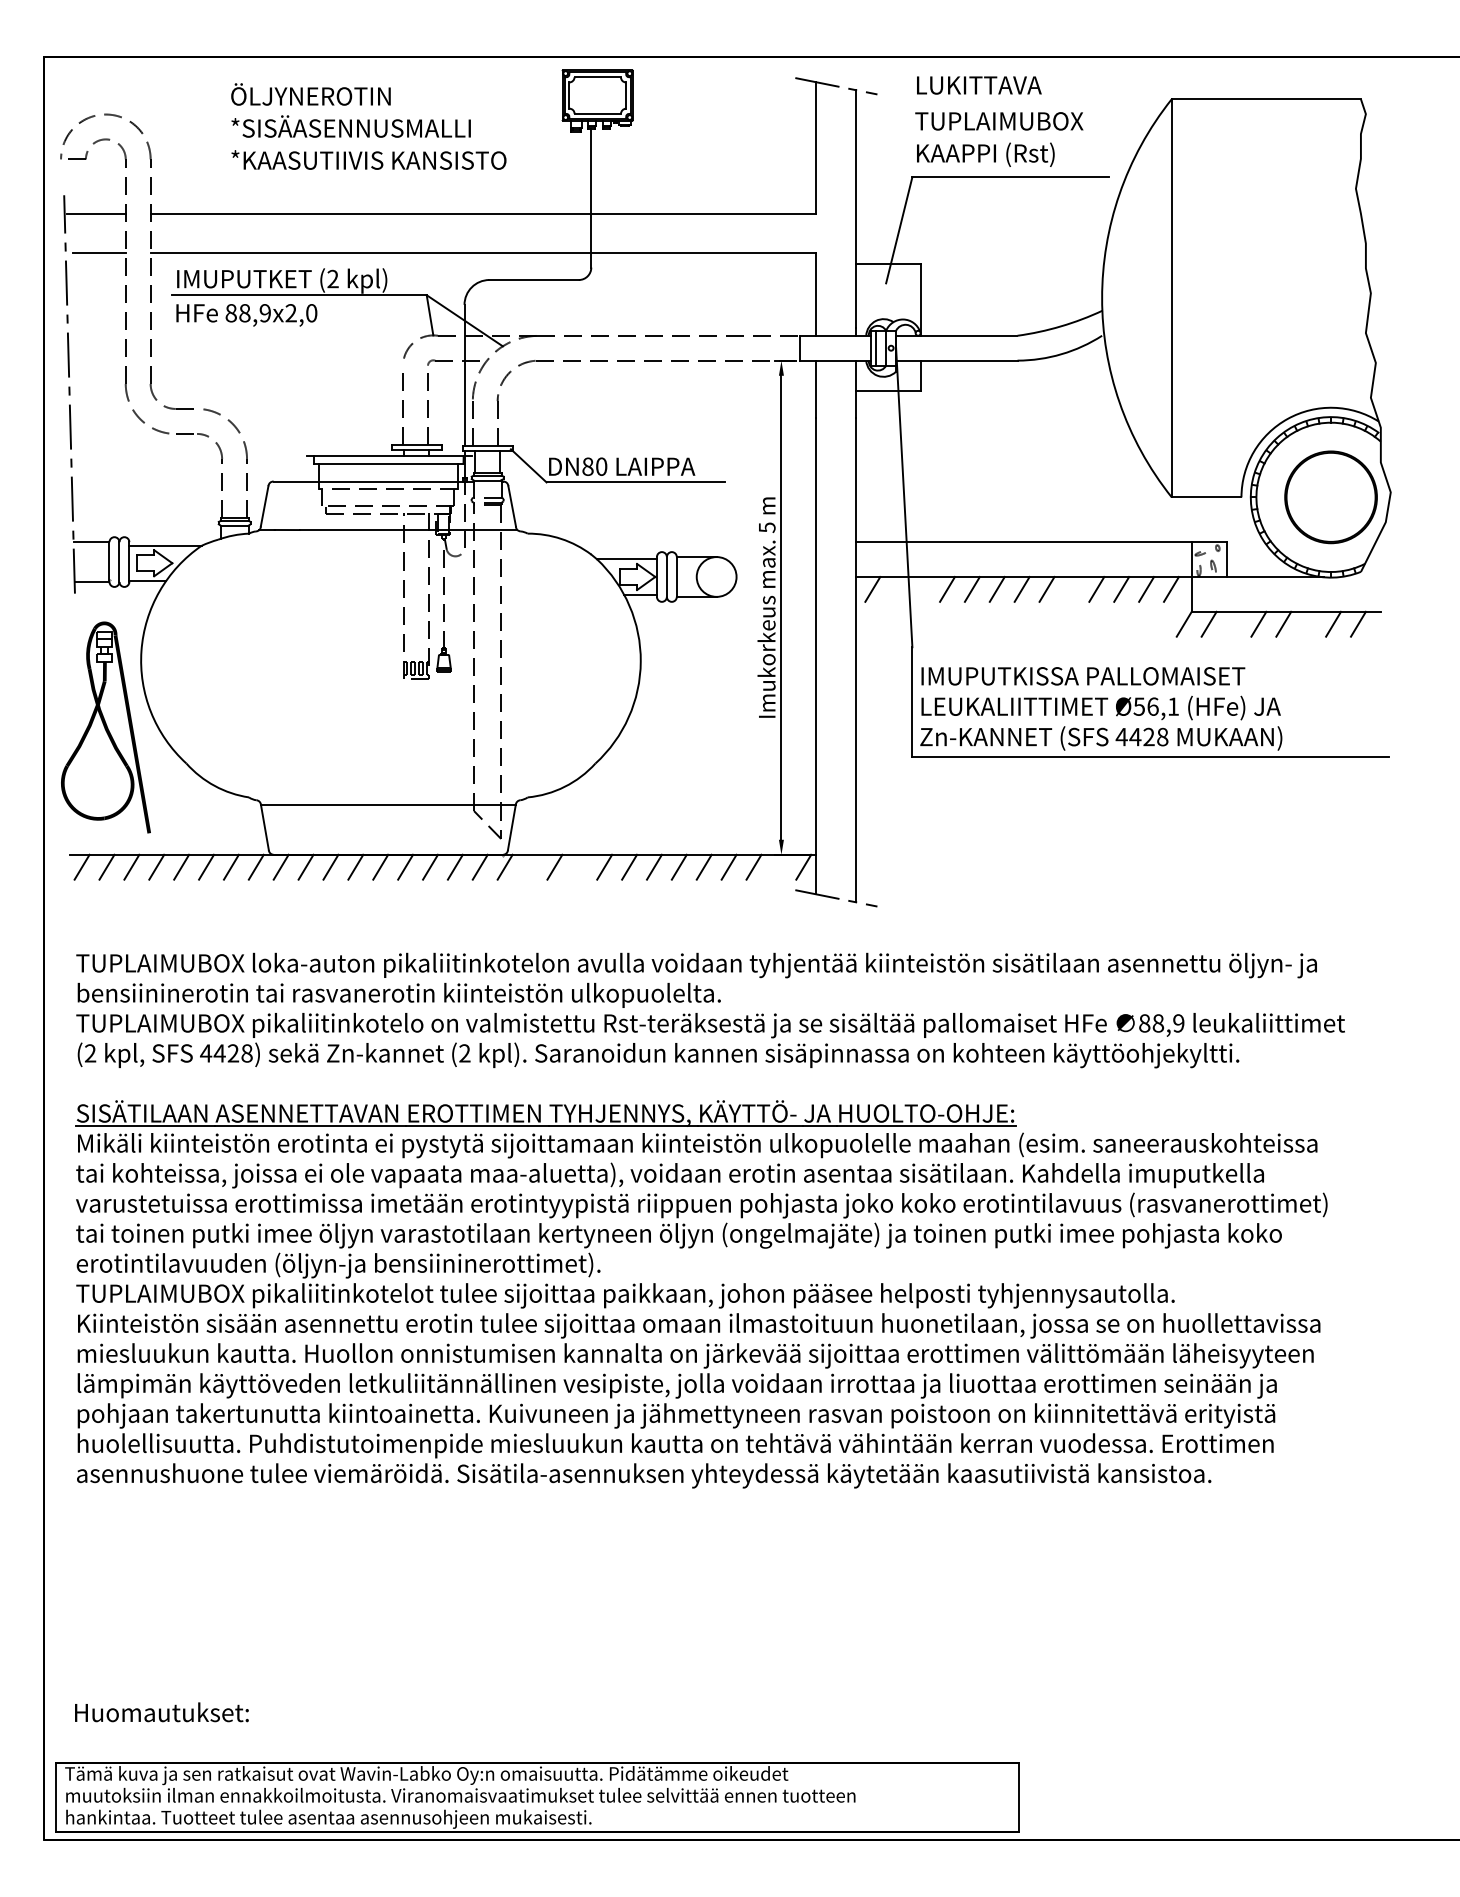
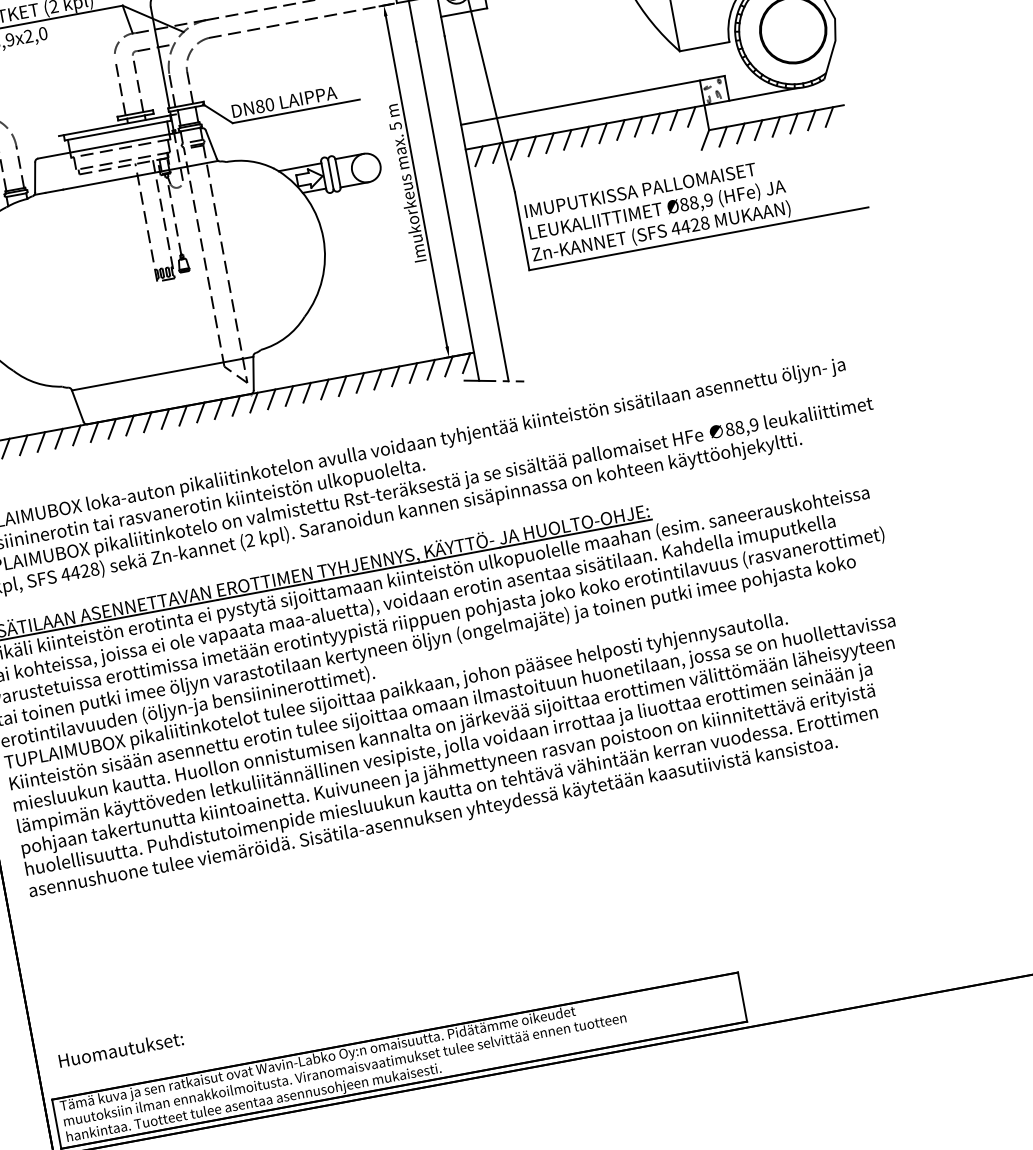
line: (897, 588) -> (496, 152), added
line: (922, 588) -> (514, 149), added
line: (1071, 588) -> (620, 129), added
line: (1233, 623) -> (740, 132), added
line: (1308, 623) -> (793, 123), added
text: (1155, 706) -> (695, 202), Ø56,1 -> Ø88,9
line: (529, 866) -> (271, 398), added
line: (579, 866) -> (306, 392), added
line: (778, 866) -> (448, 366), added

